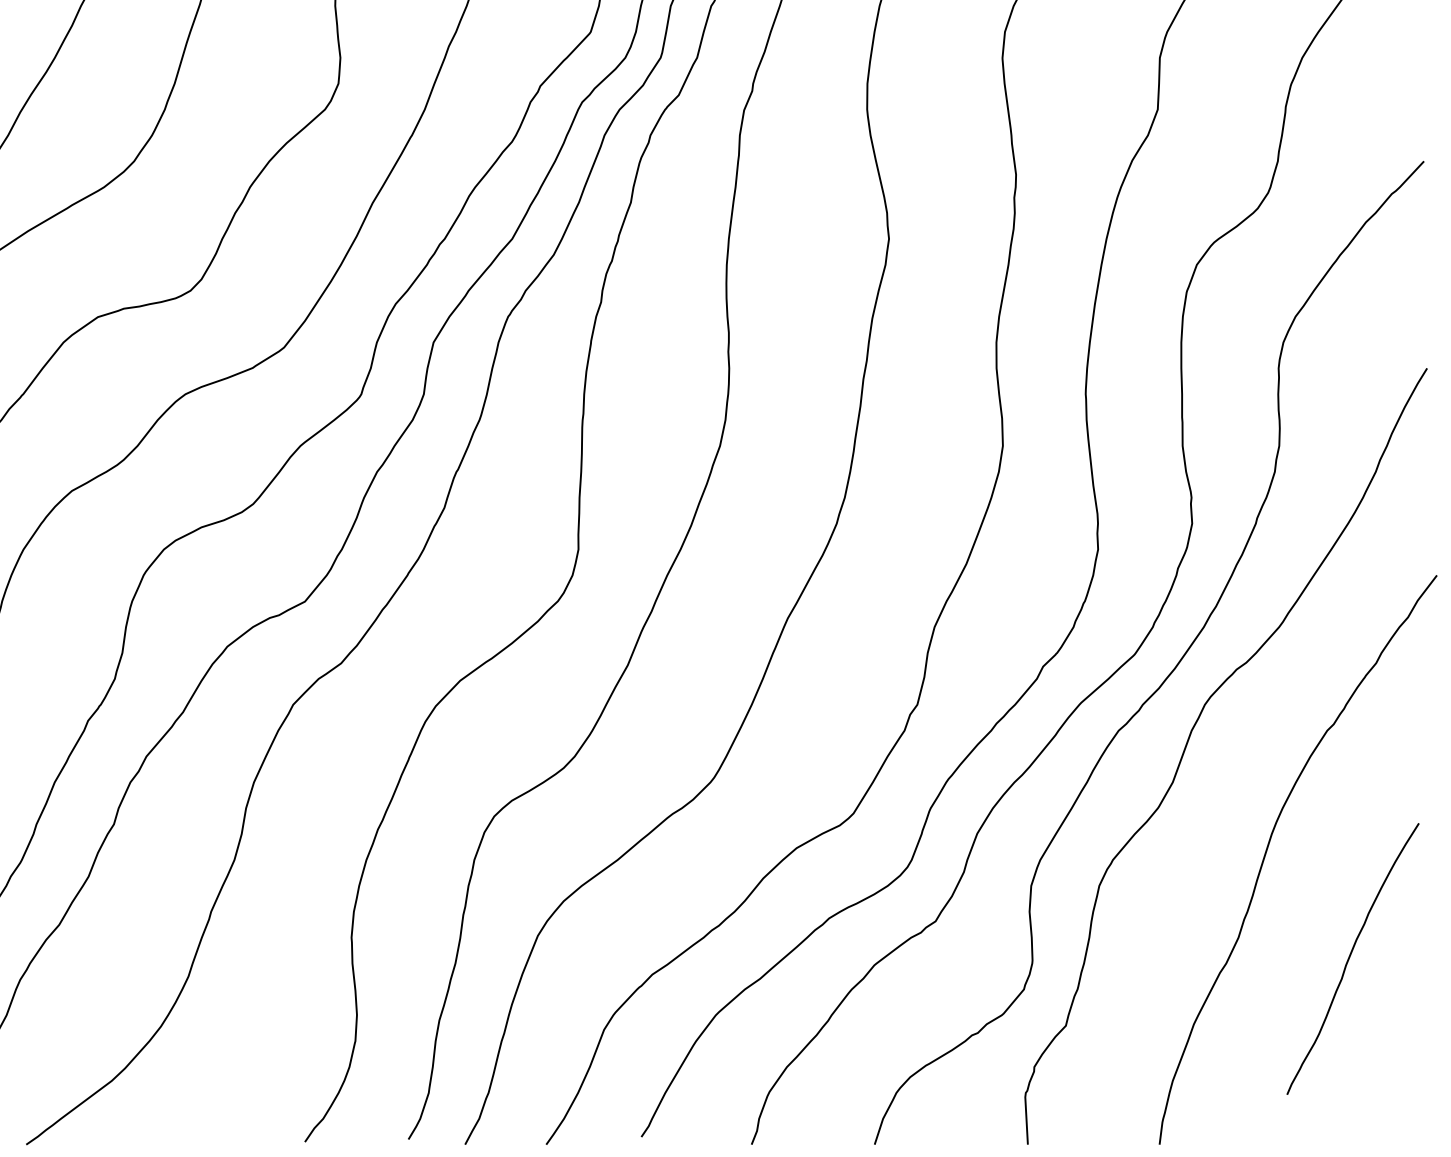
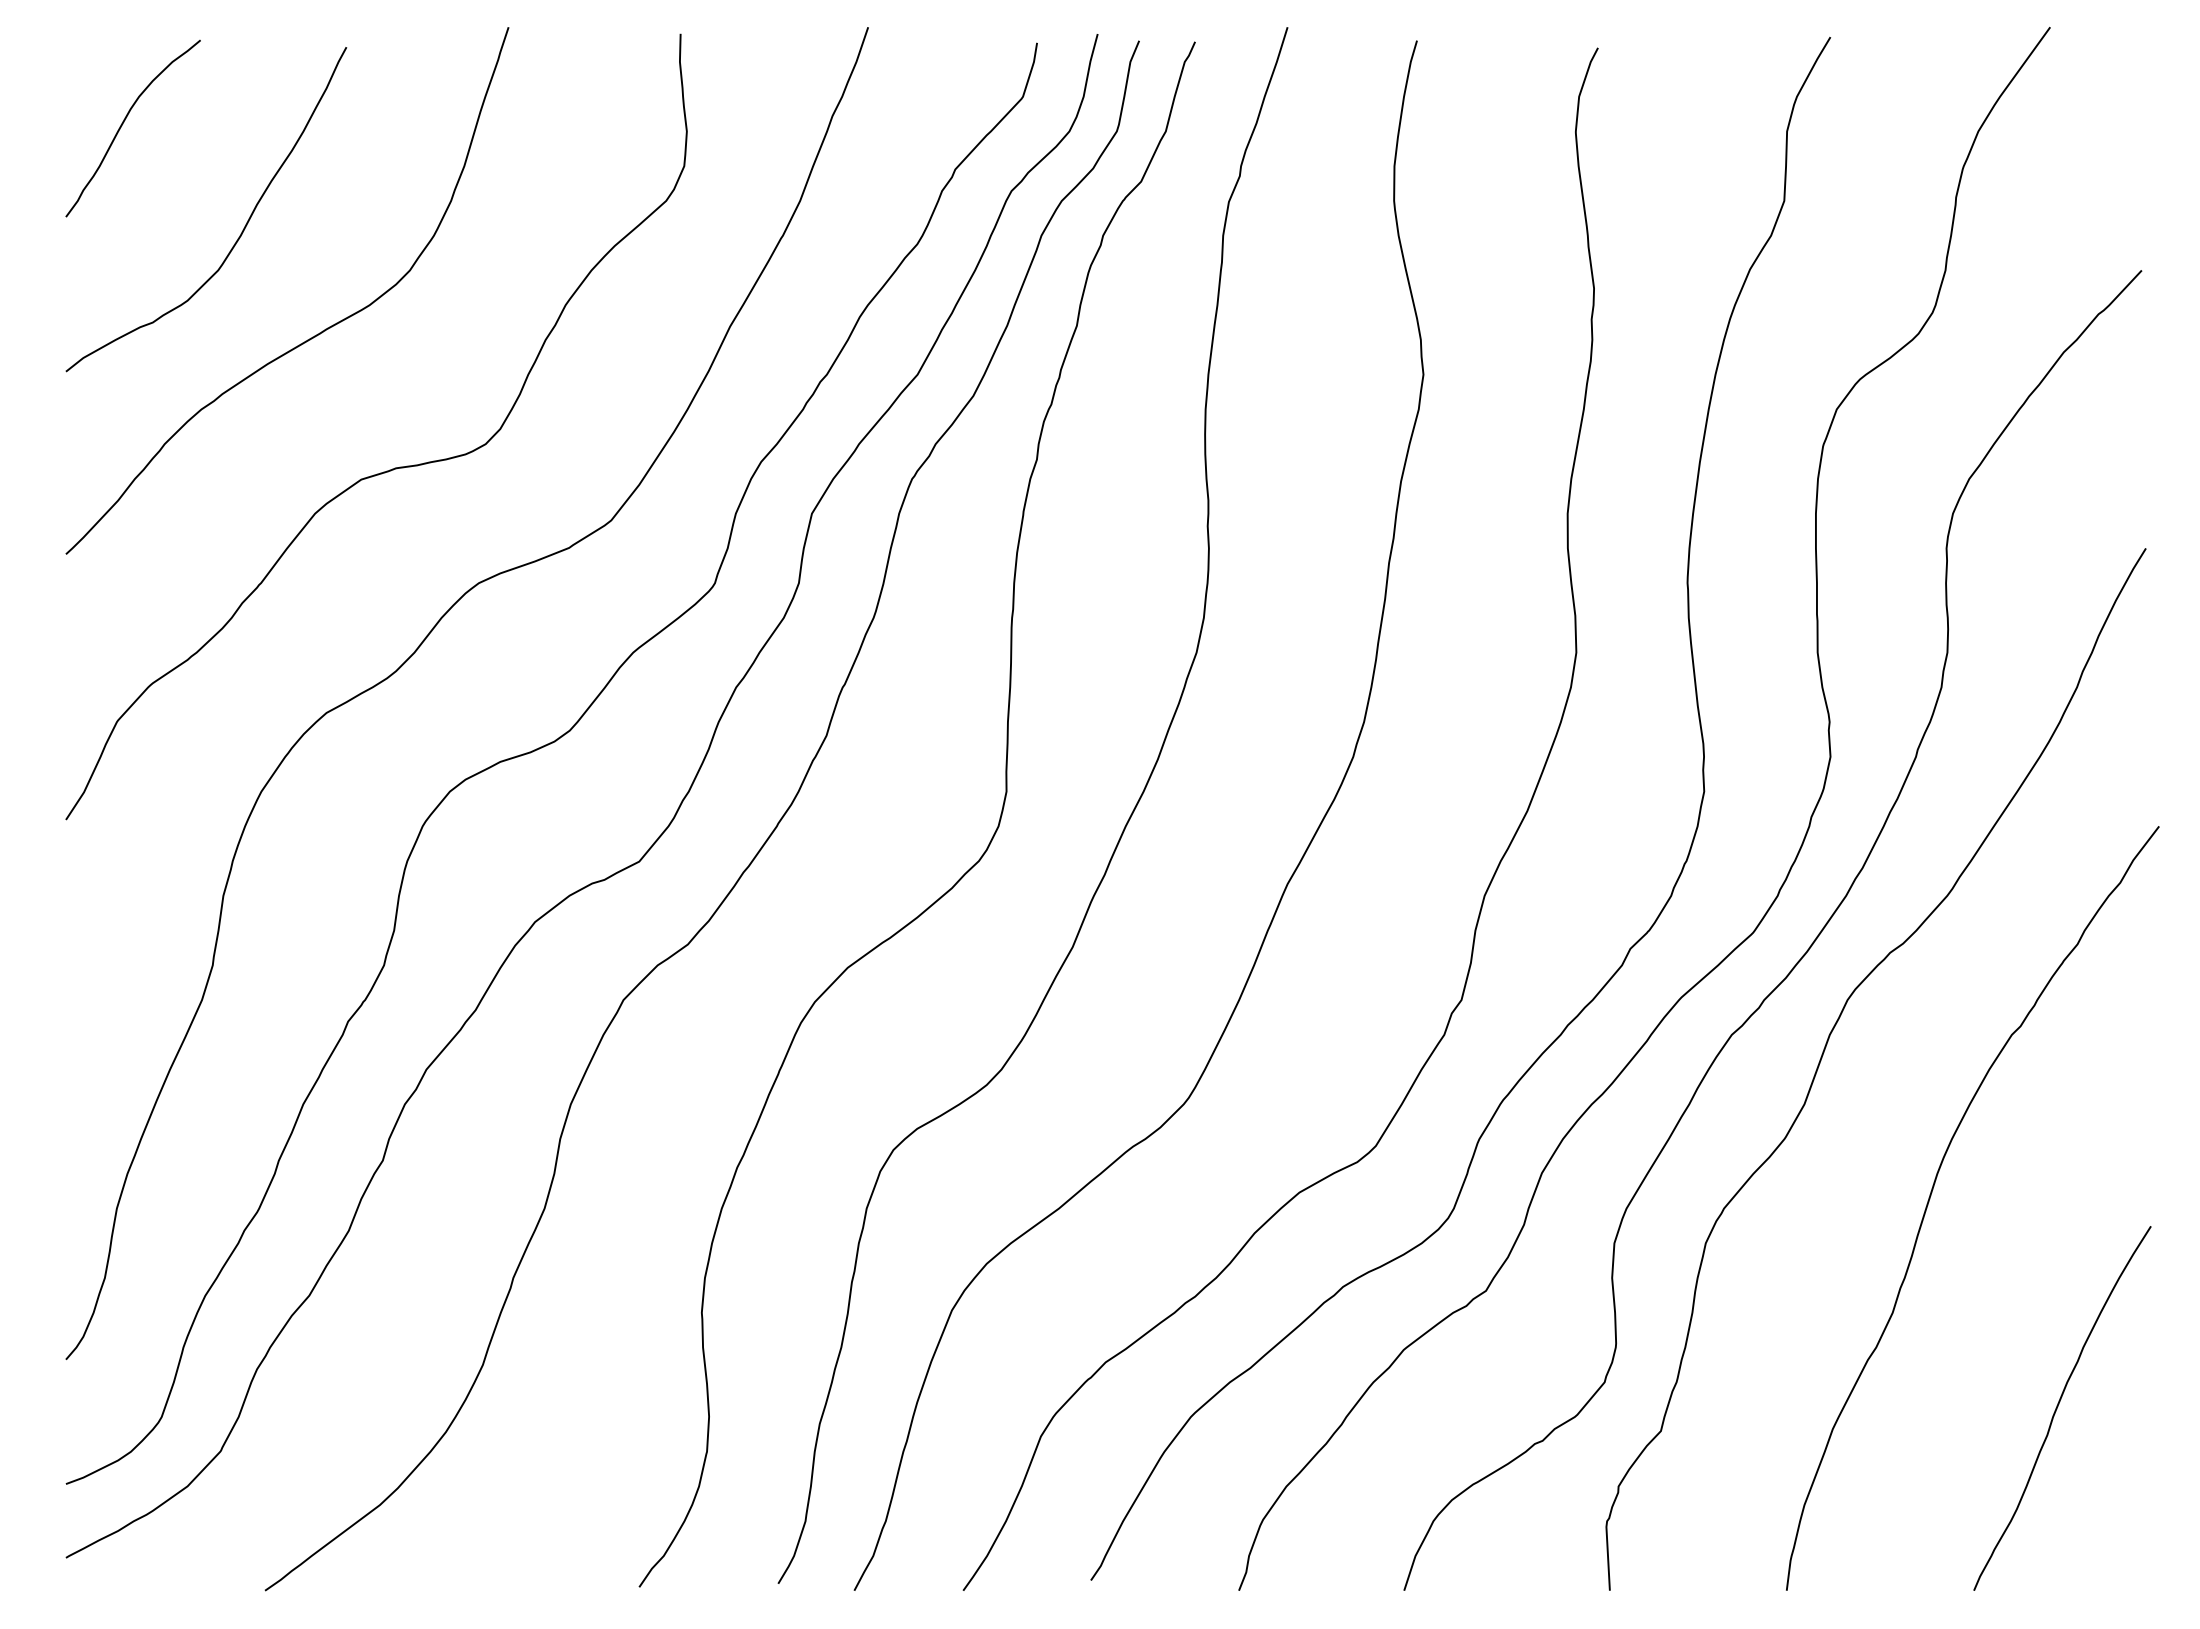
curve: (1350, 957) -> (2058, 1406), moved

